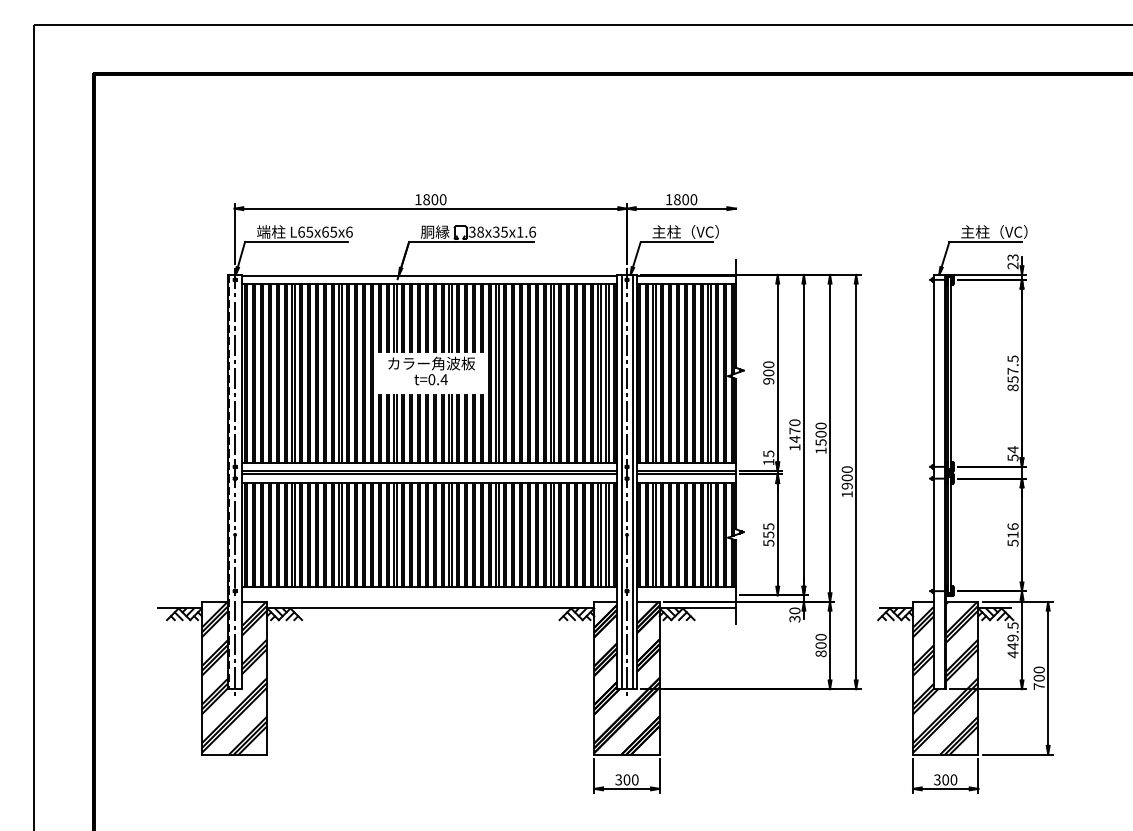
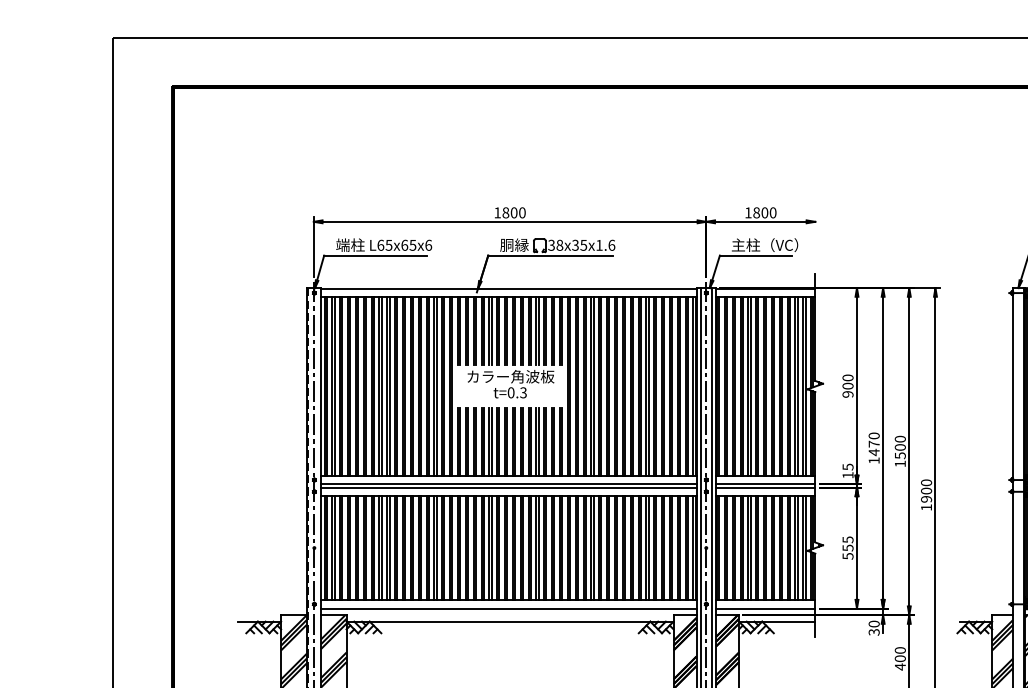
text: (443, 379) -> (522, 392), t=0.4 -> t=0.3
line: (429, 595) -> (508, 608), added
line: (686, 595) -> (765, 608), added
text: (820, 653) -> (899, 666), 800 -> 400

